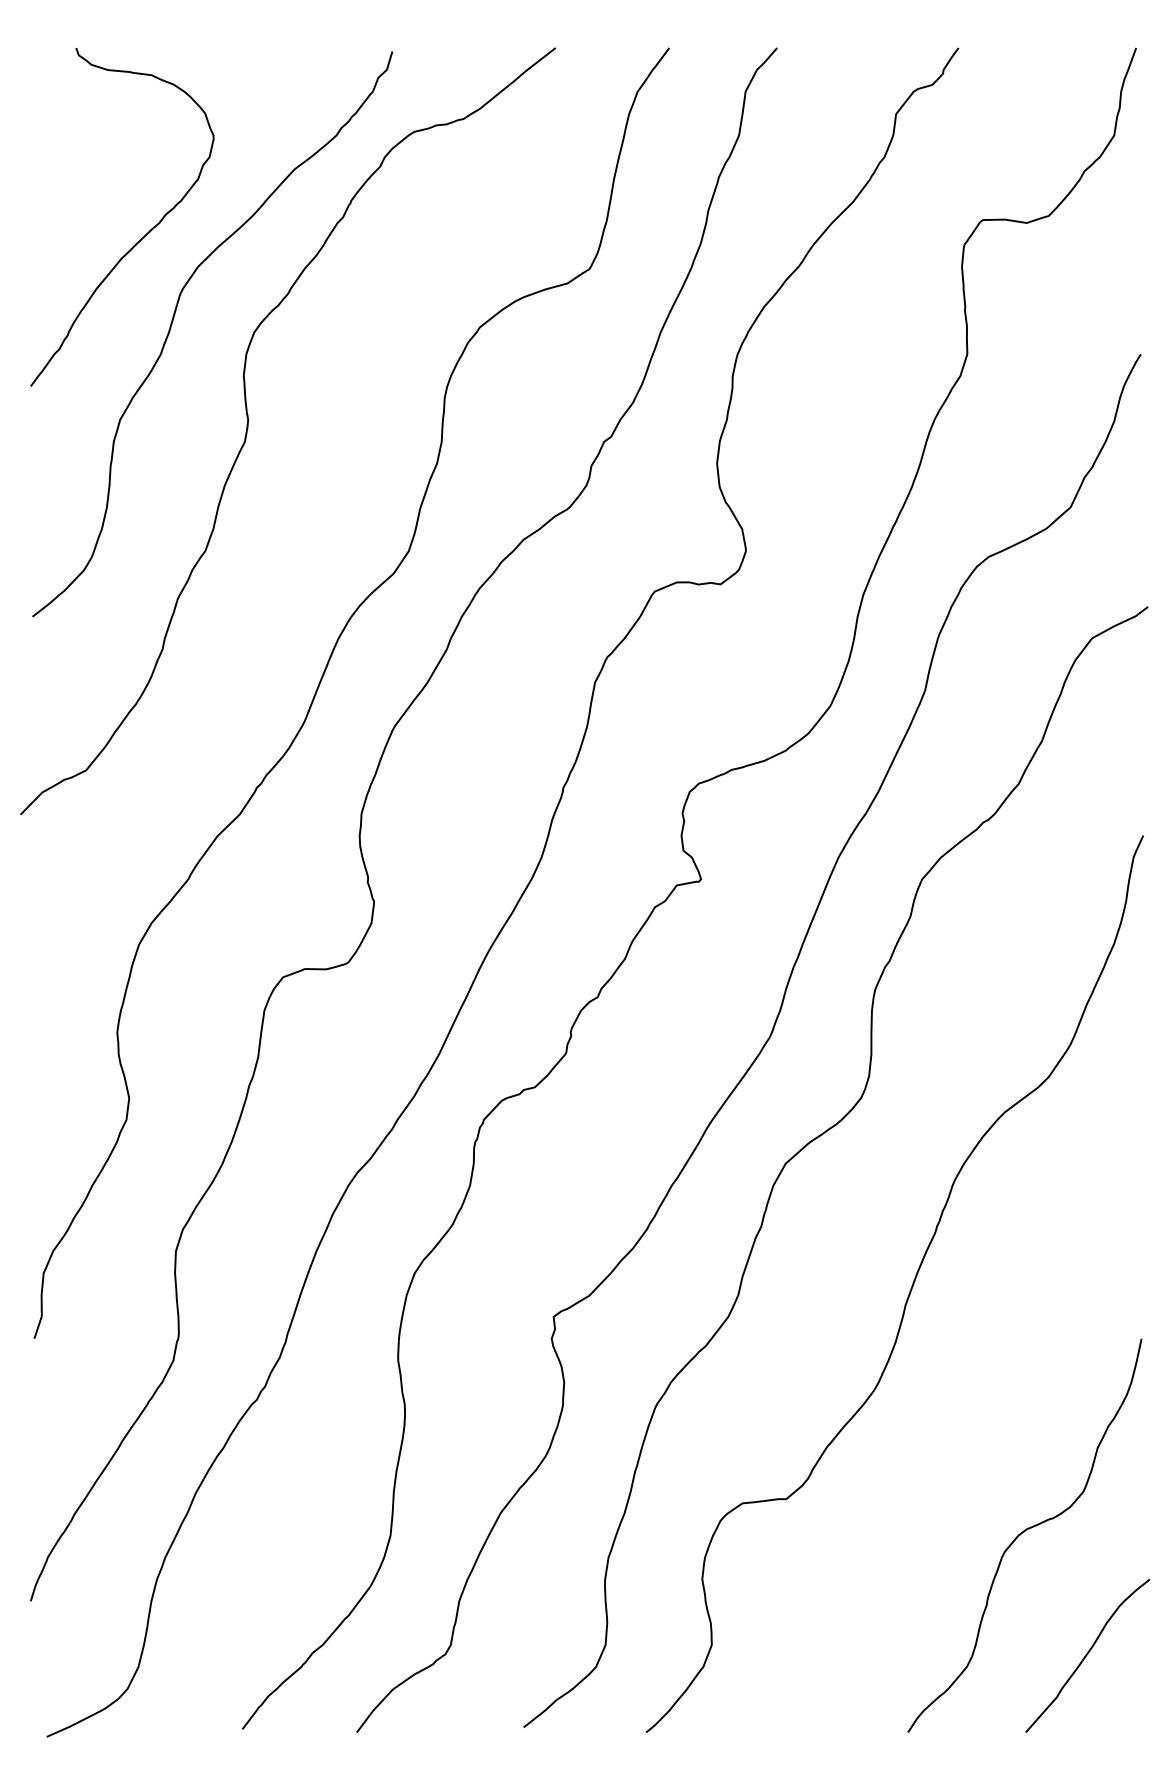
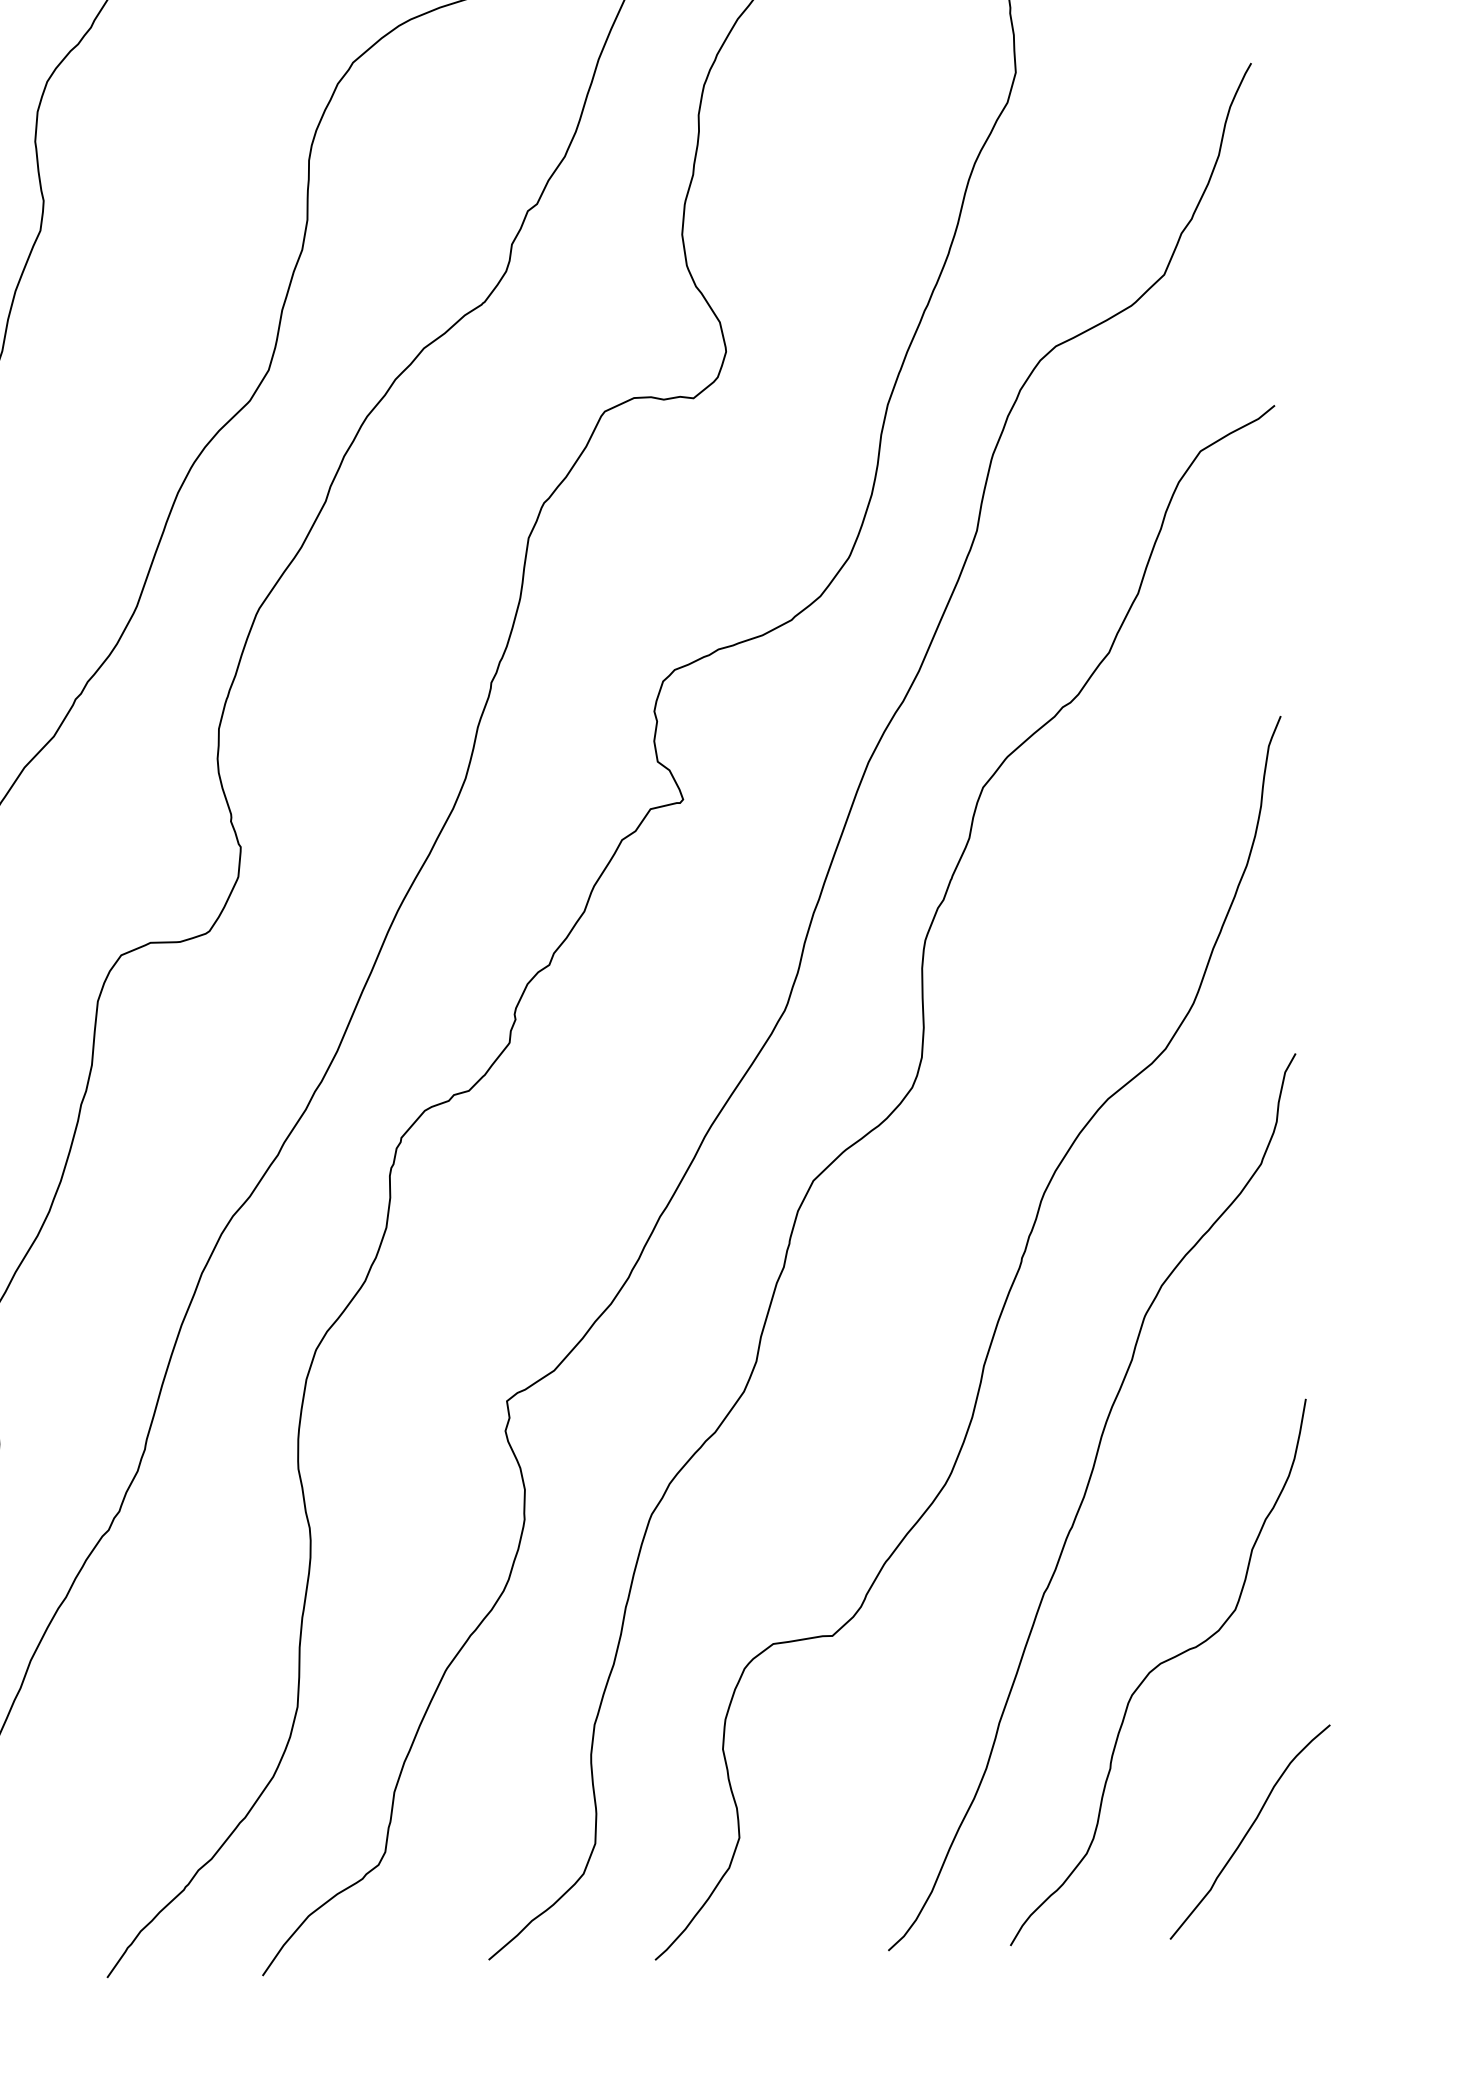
curve: (975, 1406) -> (1084, 1499), added

